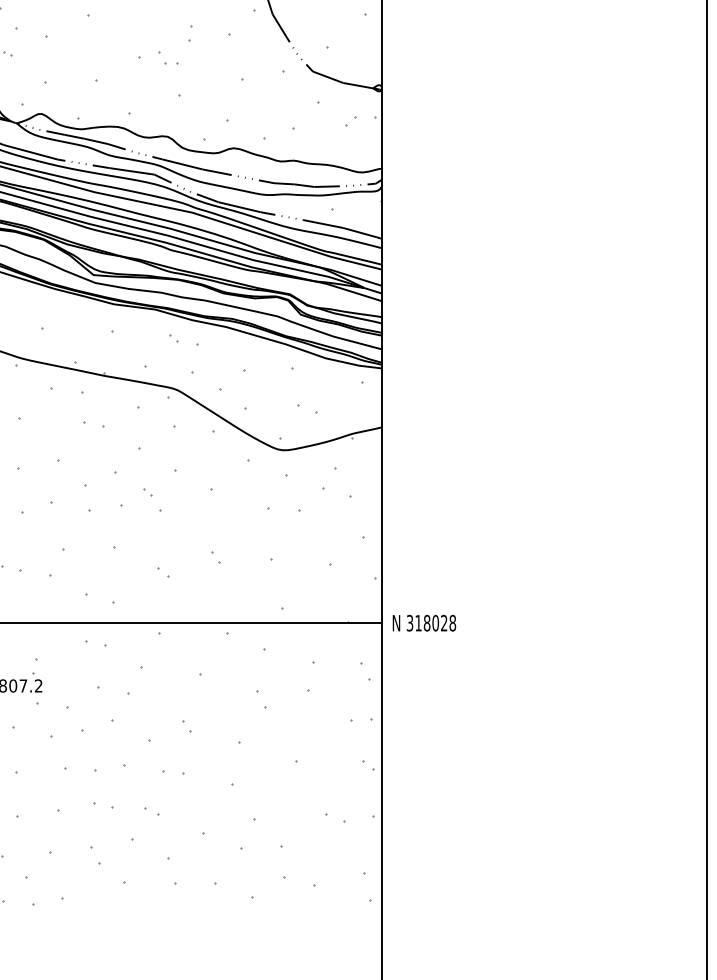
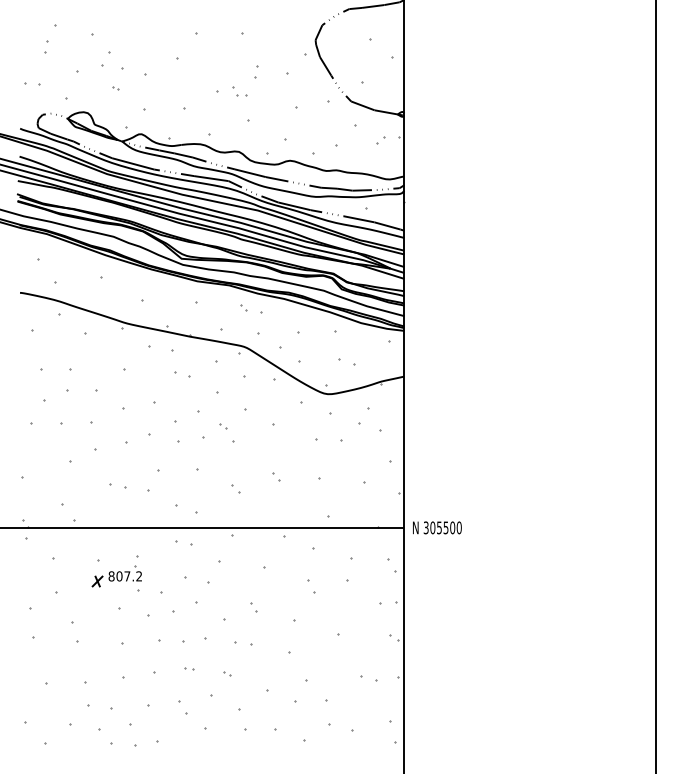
text: (434, 622) -> (445, 527), 318028 -> 305500
part: (103, 805) -> (189, 668), size x0.62
part: (152, 811) -> (227, 673), size x0.62

